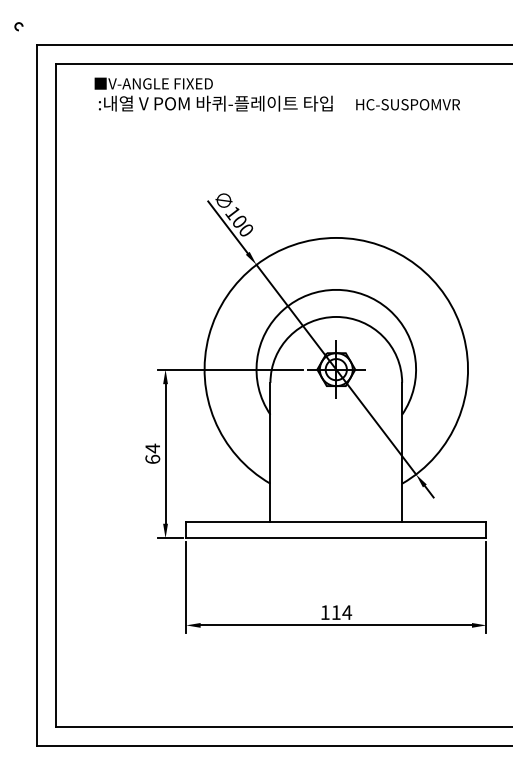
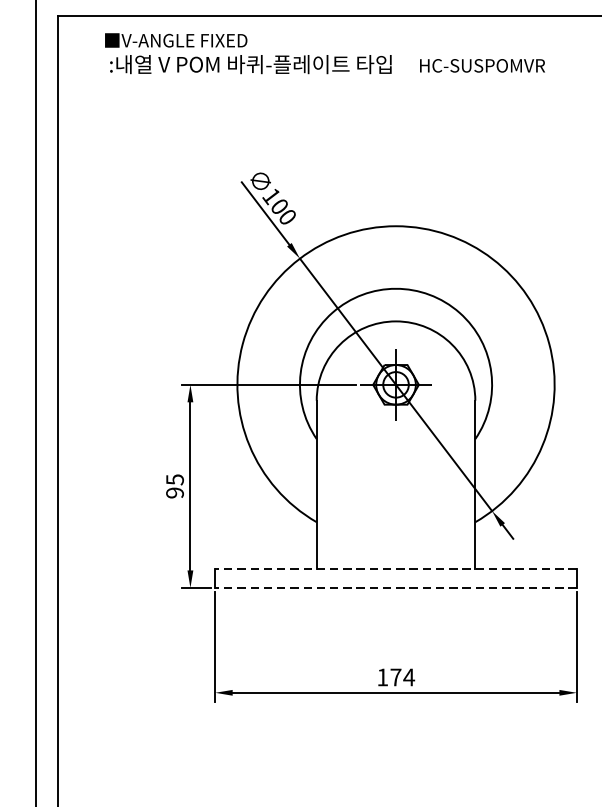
text: (152, 453) -> (174, 485), 64 -> 95
line: (335, 522) -> (395, 568), solid -> dashed
line: (335, 538) -> (395, 588), solid -> dashed
text: (335, 612) -> (395, 677), 114 -> 174

